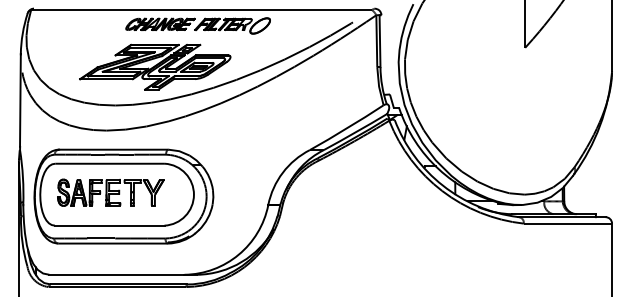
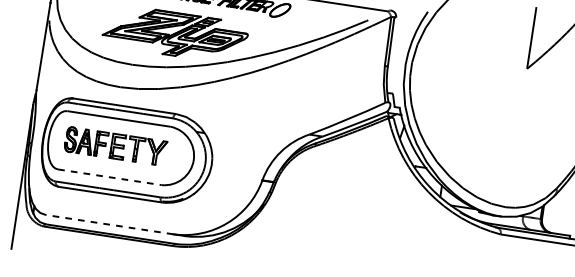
line: (109, 225) -> (109, 177), solid -> dashed
line: (116, 274) -> (109, 224), solid -> dashed

